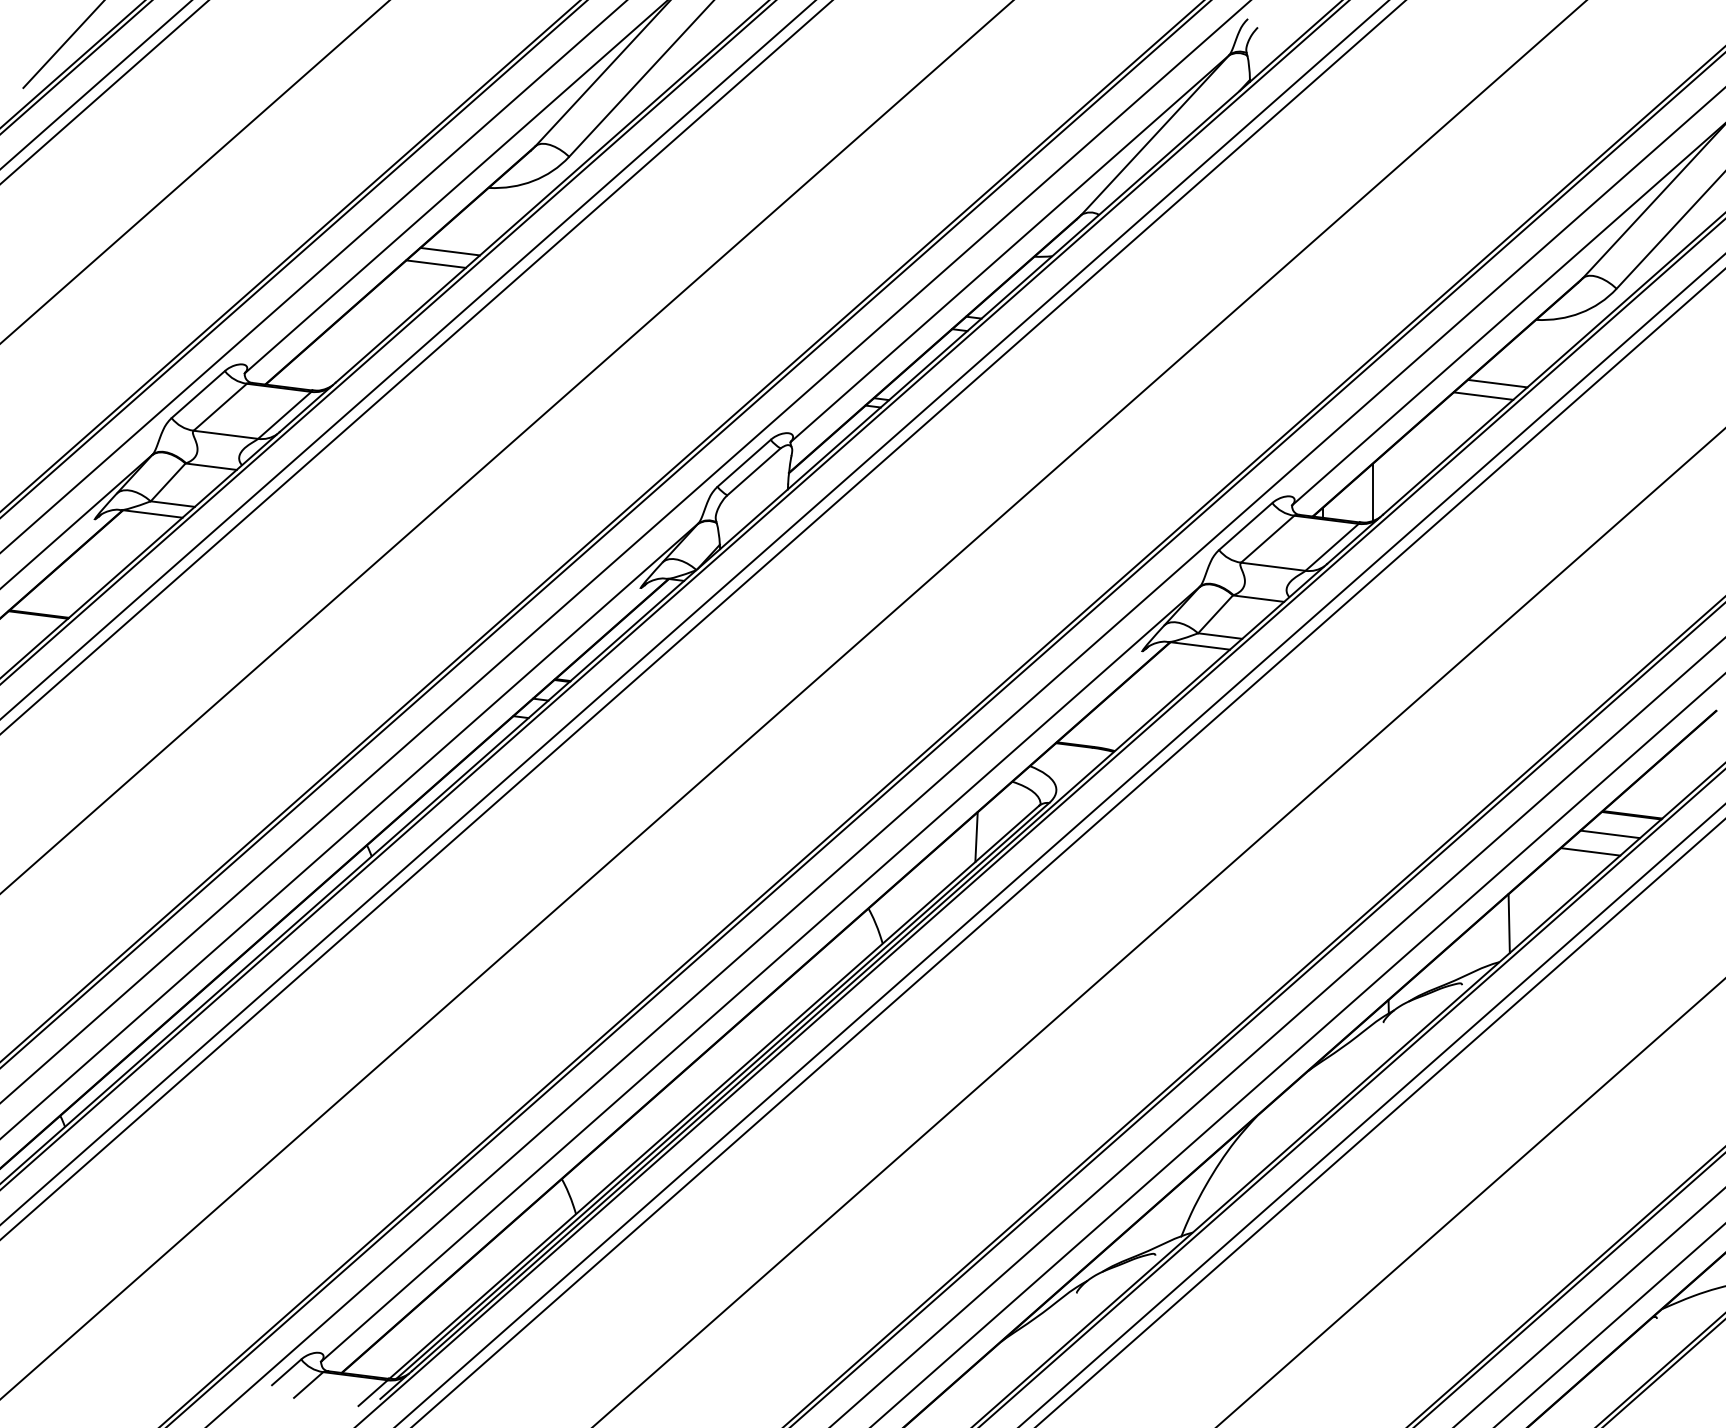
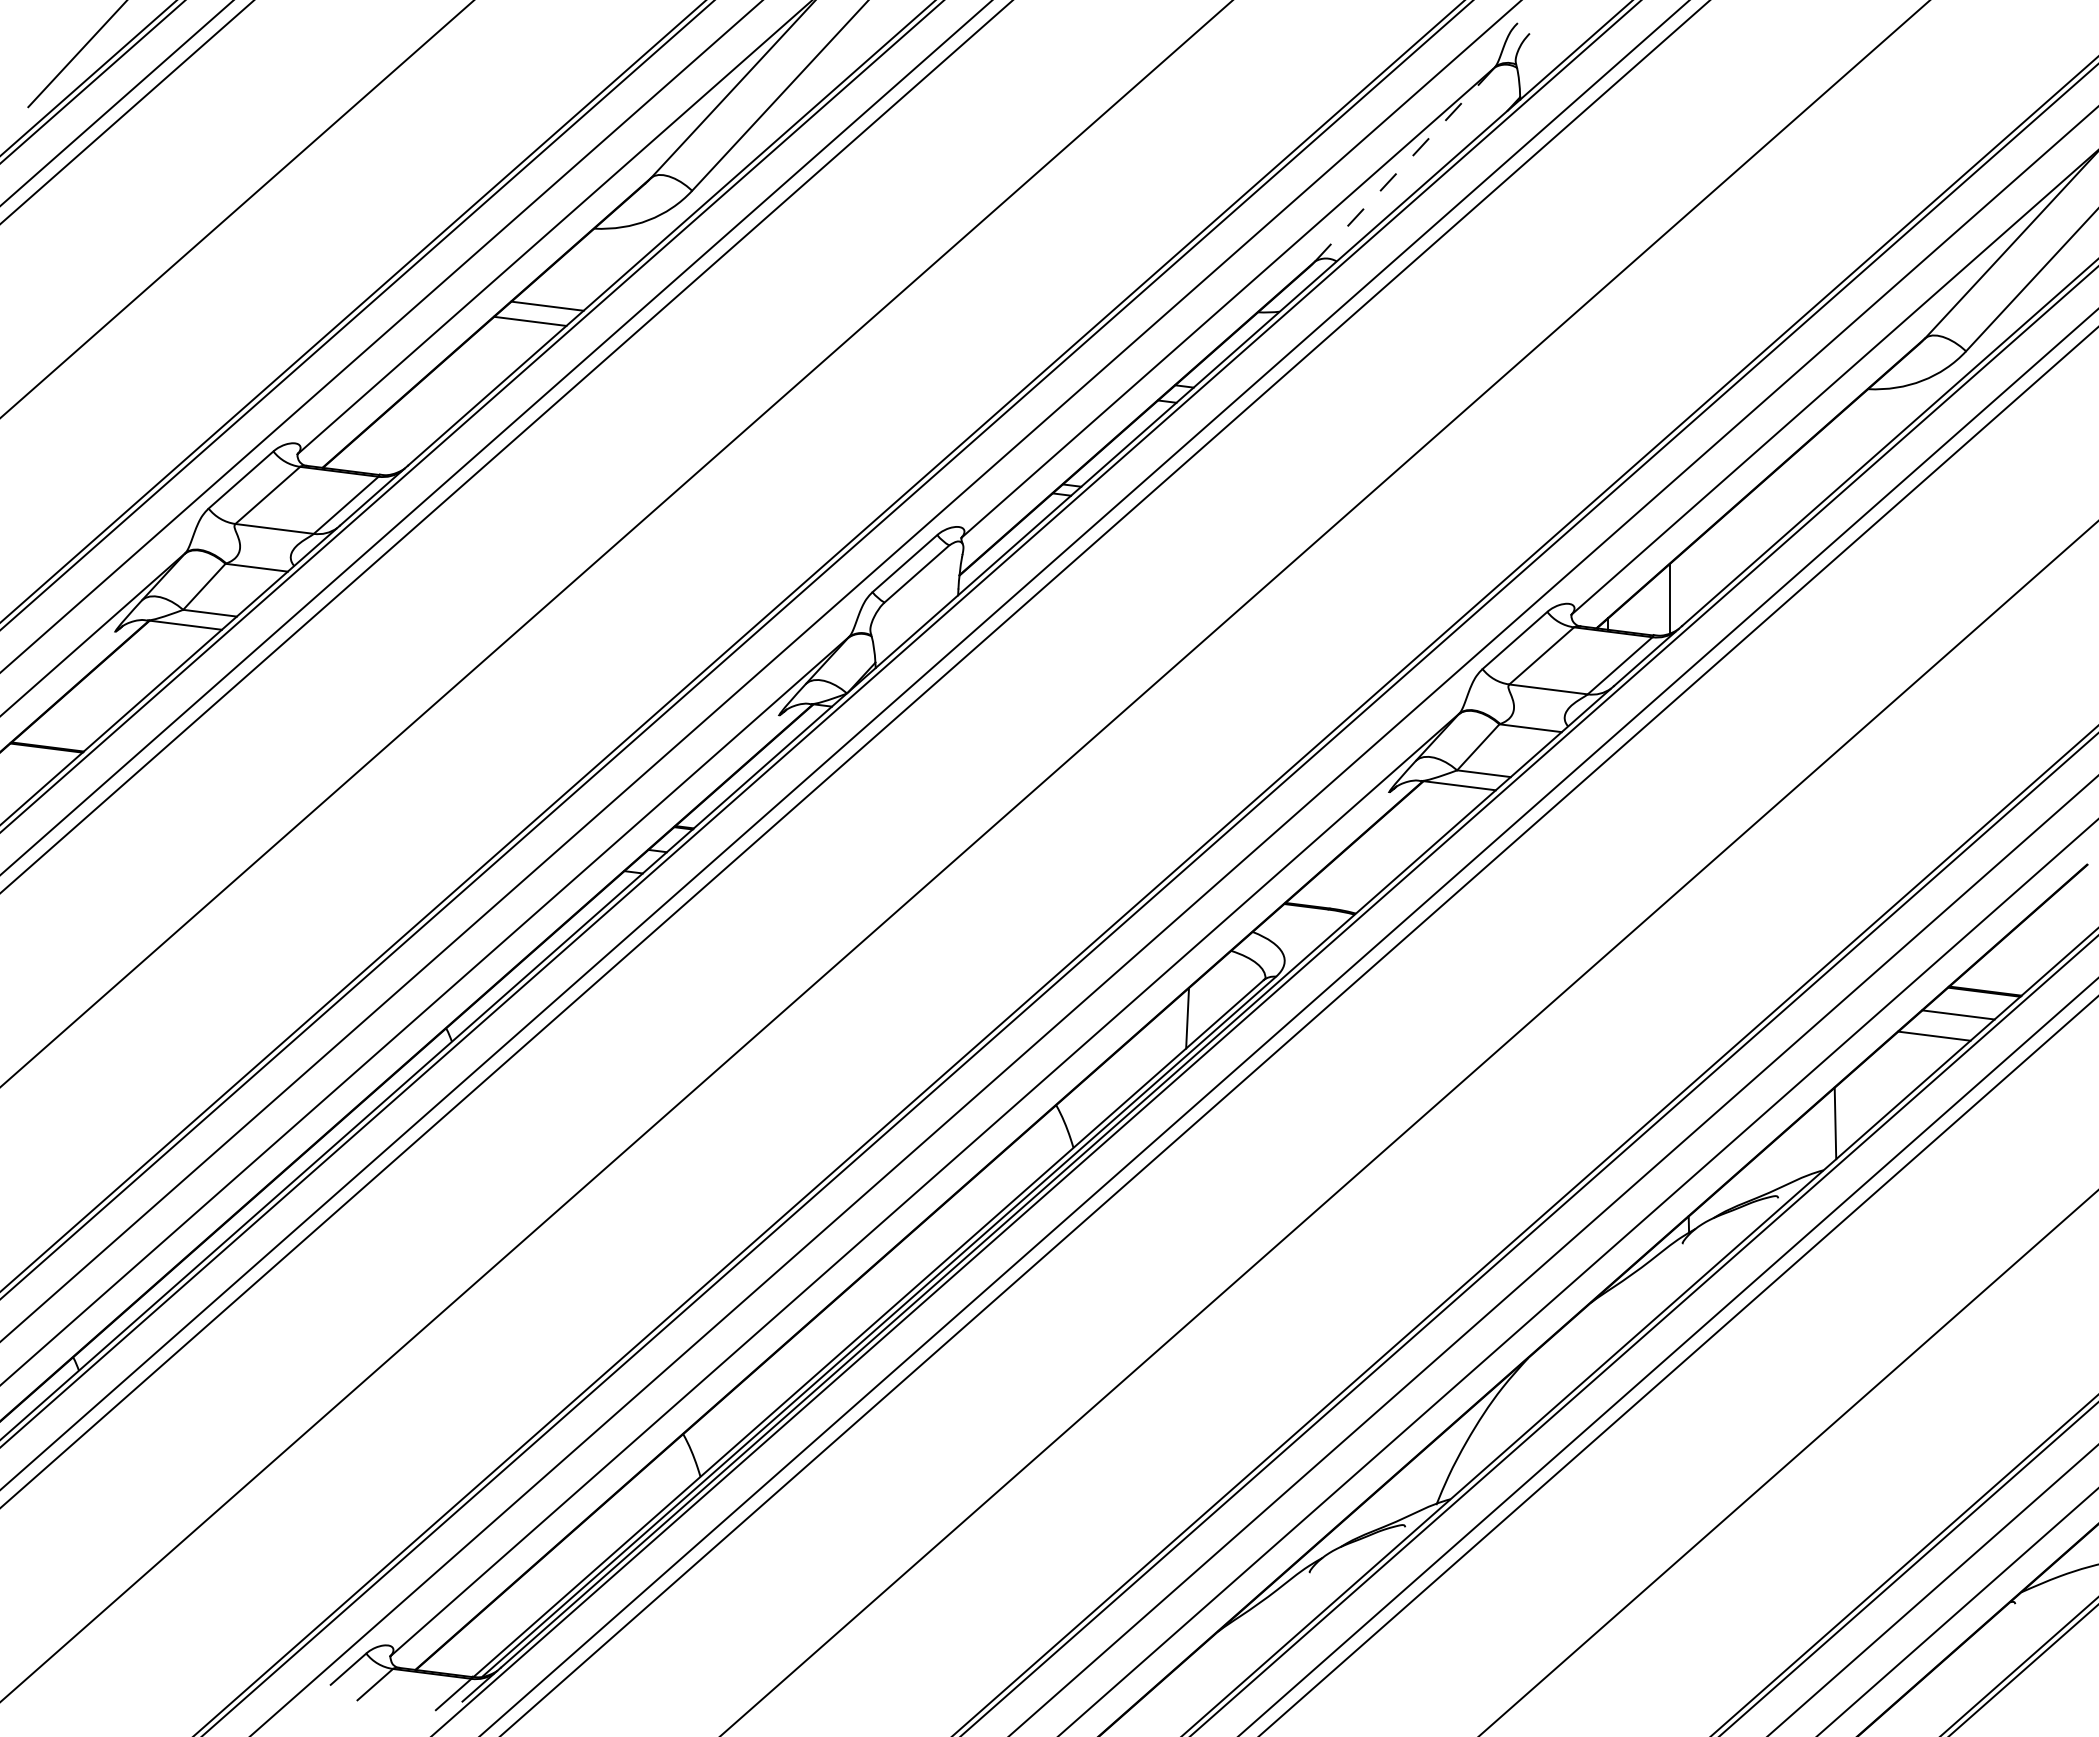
line: (1155, 135) -> (1405, 164), solid -> dashed
line: (1497, 383) -> (1821, 466), removed
line: (1483, 395) -> (1804, 481), removed

